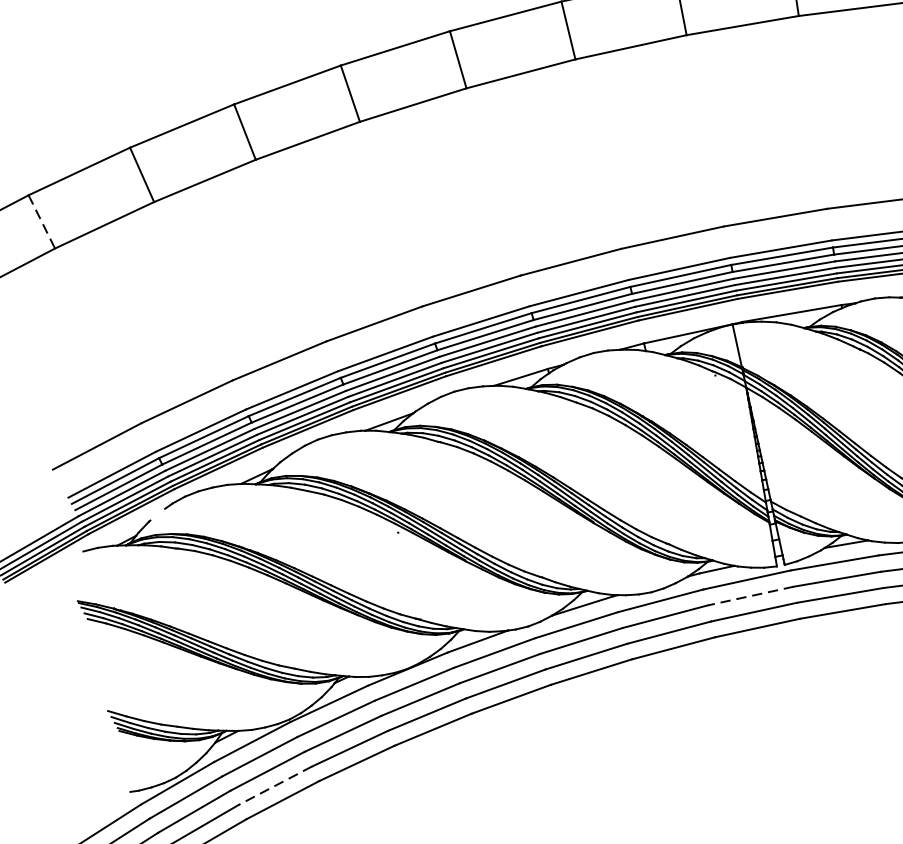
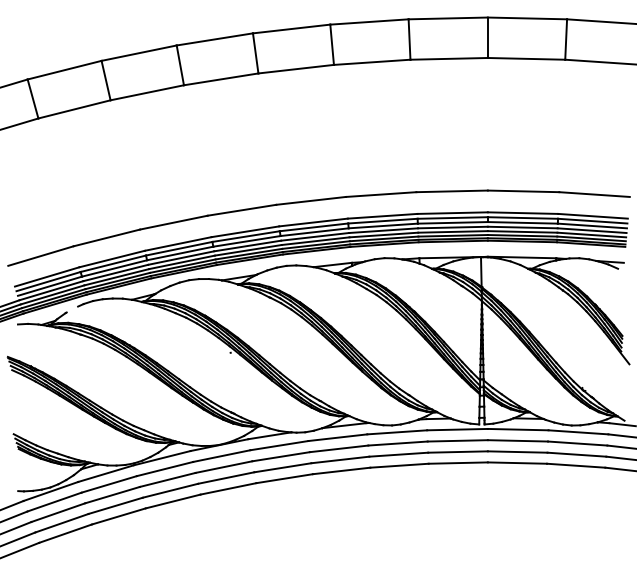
line: (42, 222) -> (33, 99), dashed -> solid
line: (750, 595) -> (457, 440), dashed -> solid
line: (274, 785) -> (115, 505), dashed -> solid

